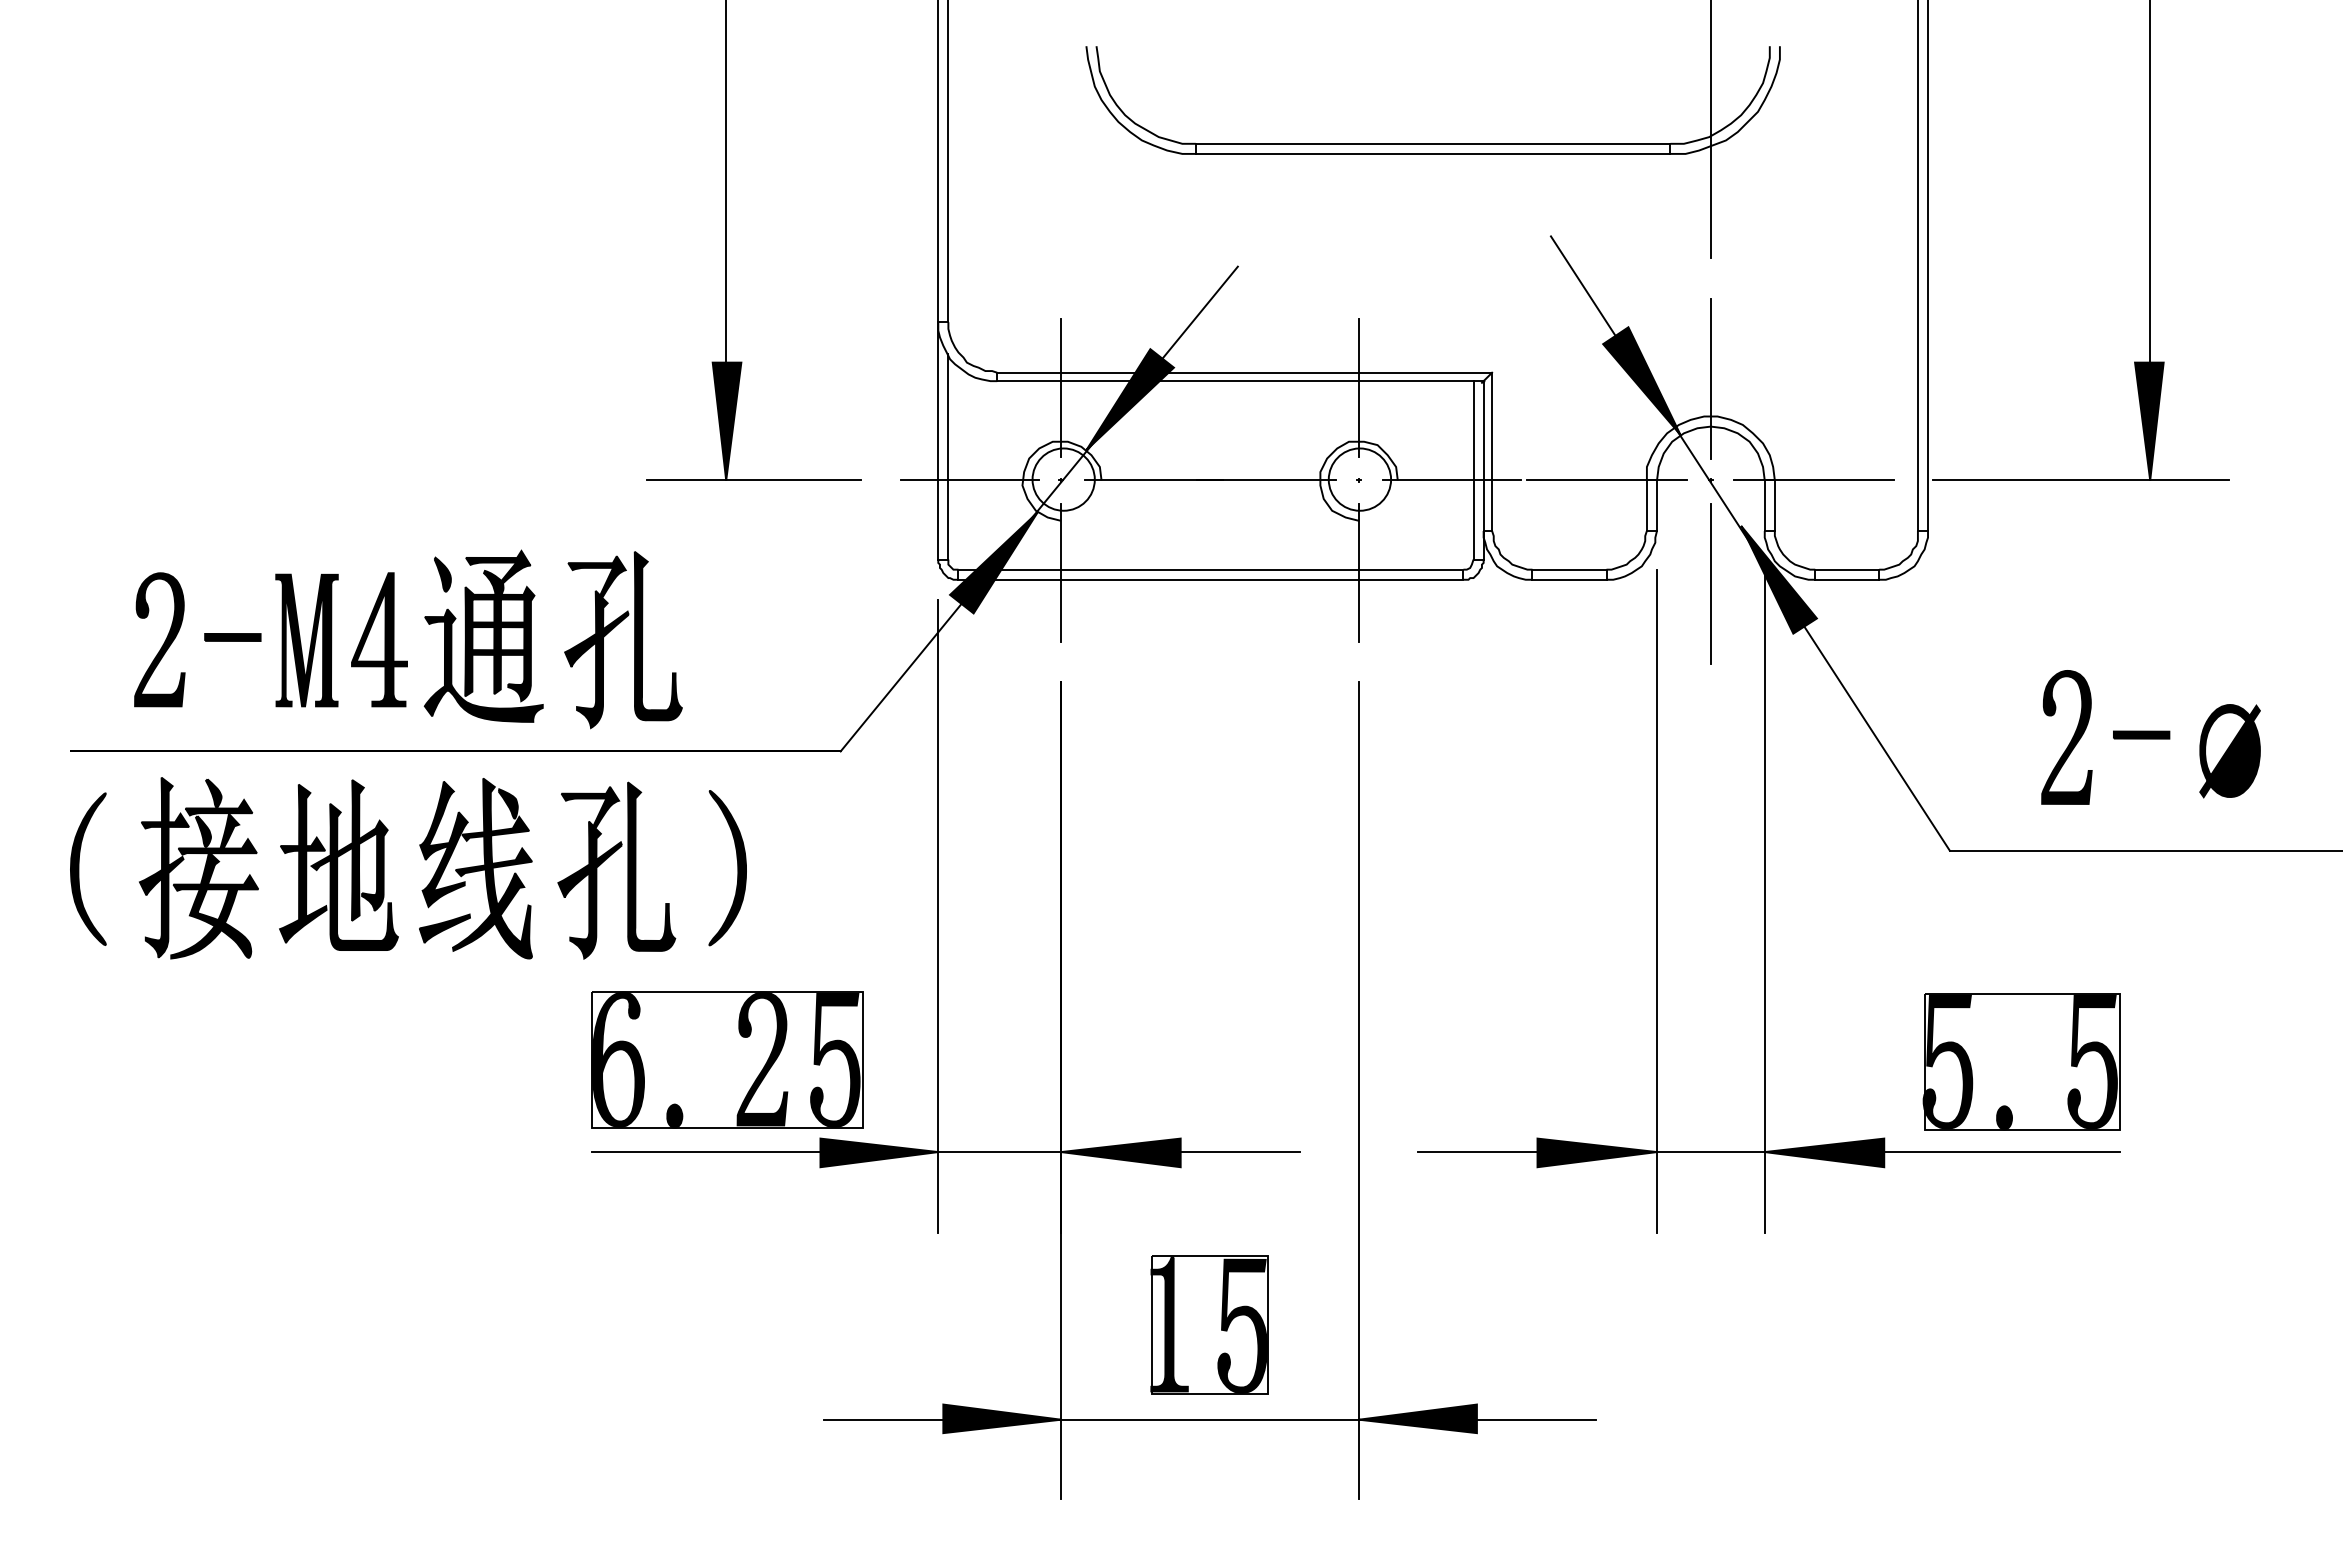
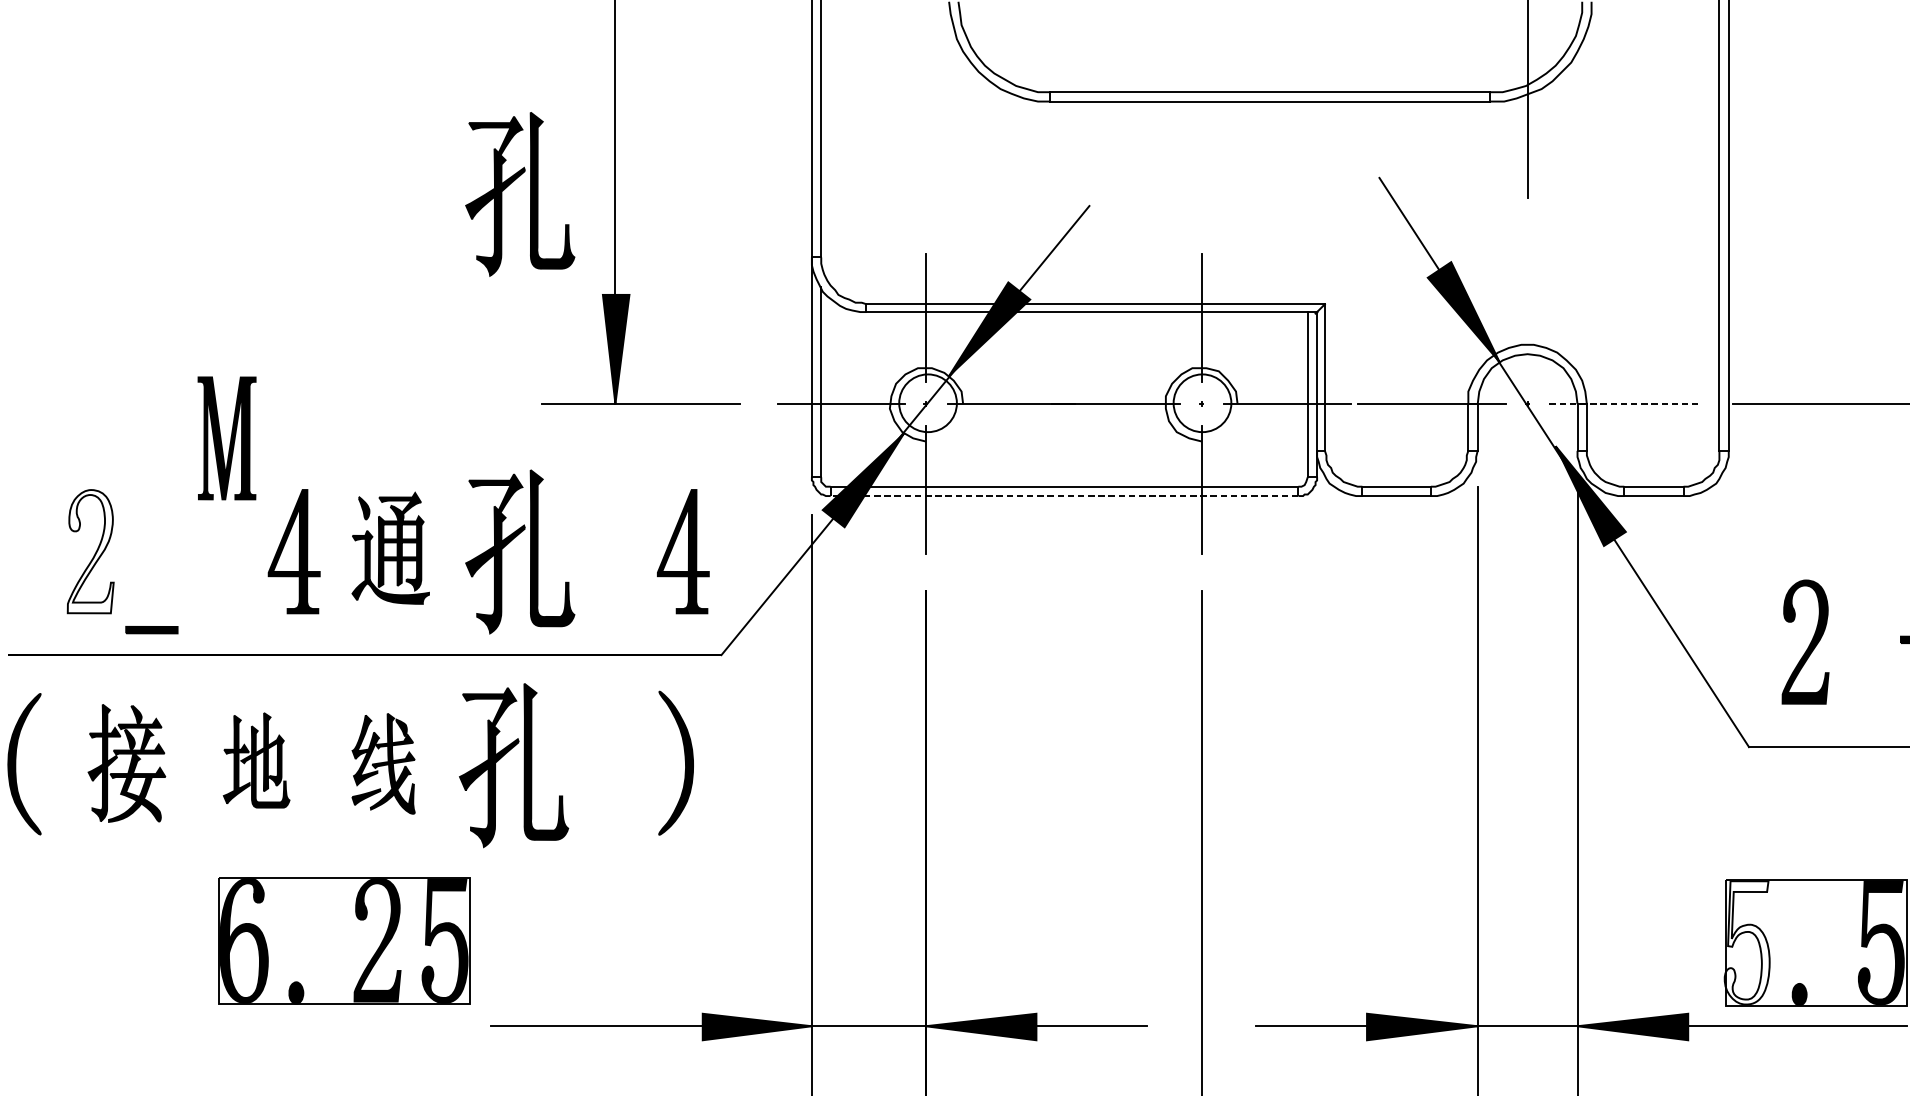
part: (634, 254) -> (530, 194), added
line: (1710, 378) -> (1527, 309), removed
line: (1814, 480) -> (1623, 404), solid -> dashed
line: (1210, 579) -> (1064, 495), solid -> dashed
line: (1710, 583) -> (1527, 499), removed
part: (483, 635) -> (390, 547), size x0.7
part: (232, 637) -> (151, 630), moved
fill: (159, 639) -> (90, 551), removed
part: (799, 639) -> (683, 551), added
part: (306, 640) -> (226, 438), moved
part: (2066, 737) -> (1805, 642), moved
part: (338, 864) -> (256, 759), size x0.6
part: (198, 868) -> (126, 763), size x0.7
part: (475, 868) -> (383, 763), size x0.6
part: (737, 868) -> (685, 763), moved
part: (727, 1059) -> (345, 940), moved
fill: (1947, 1061) -> (1746, 942), removed

